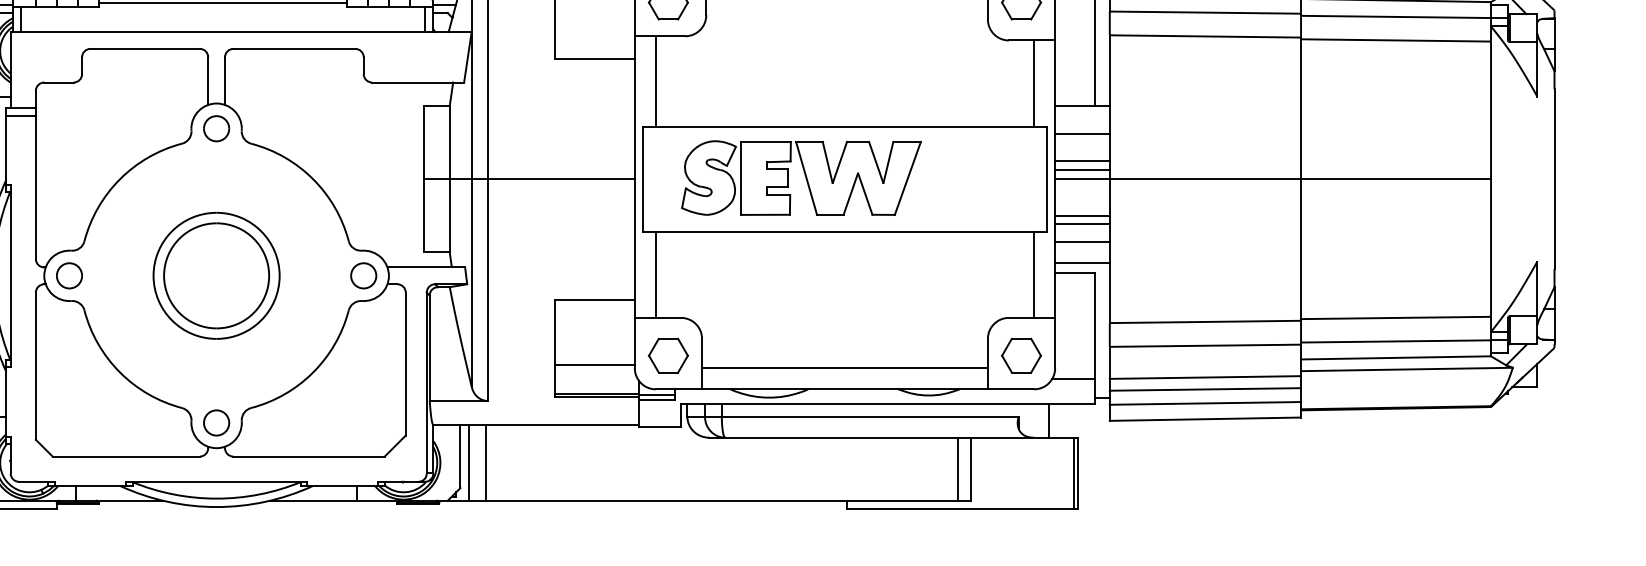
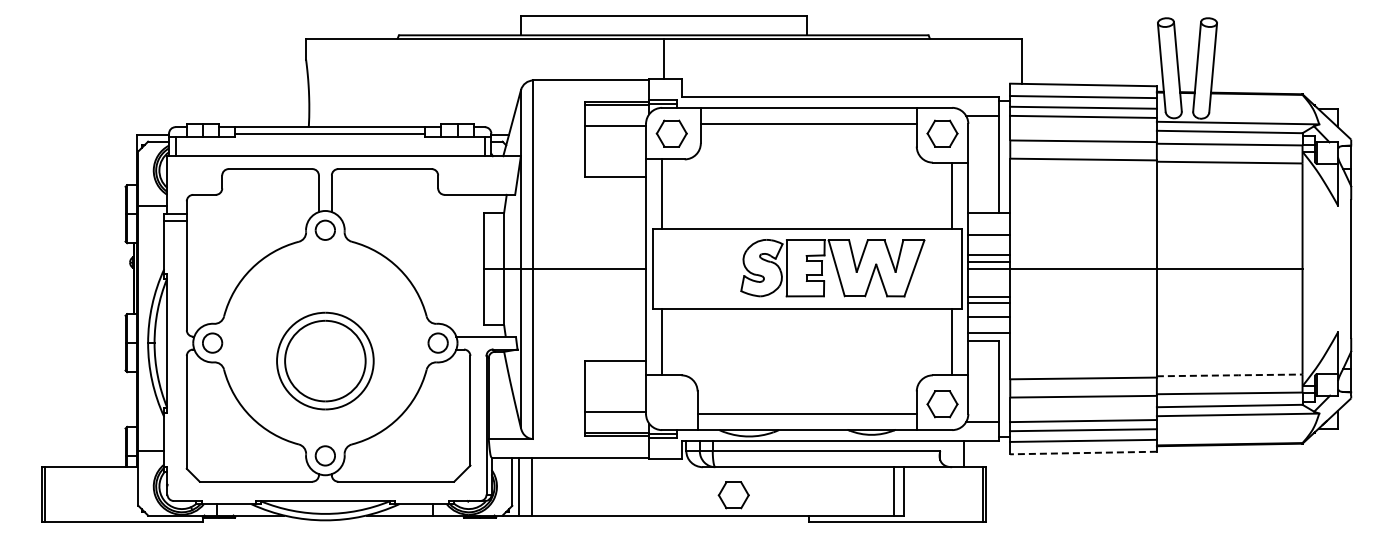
part: (801, 178) -> (832, 268), moved
part: (216, 275) -> (325, 360), moved
line: (1397, 318) -> (1230, 375), solid -> dashed
part: (668, 355) -> (733, 495), moved
line: (1205, 419) -> (1083, 453), solid -> dashed

